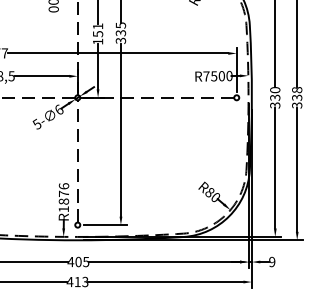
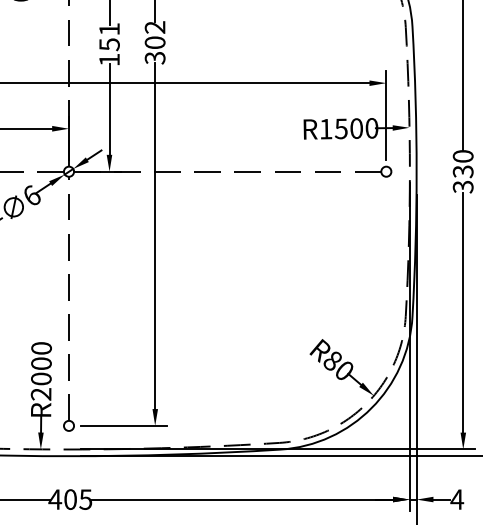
text: (120, 29) -> (154, 35), 335 -> 302
text: (206, 76) -> (325, 129), R7500 -> R1500
text: (63, 197) -> (40, 370), R1876 -> R2000
text: (271, 261) -> (455, 498), 9 -> 4

